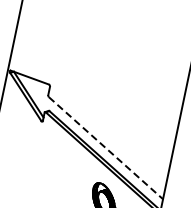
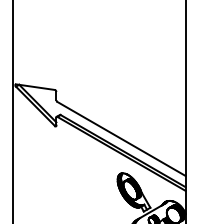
line: (106, 147) -> (121, 138), dashed -> solid

